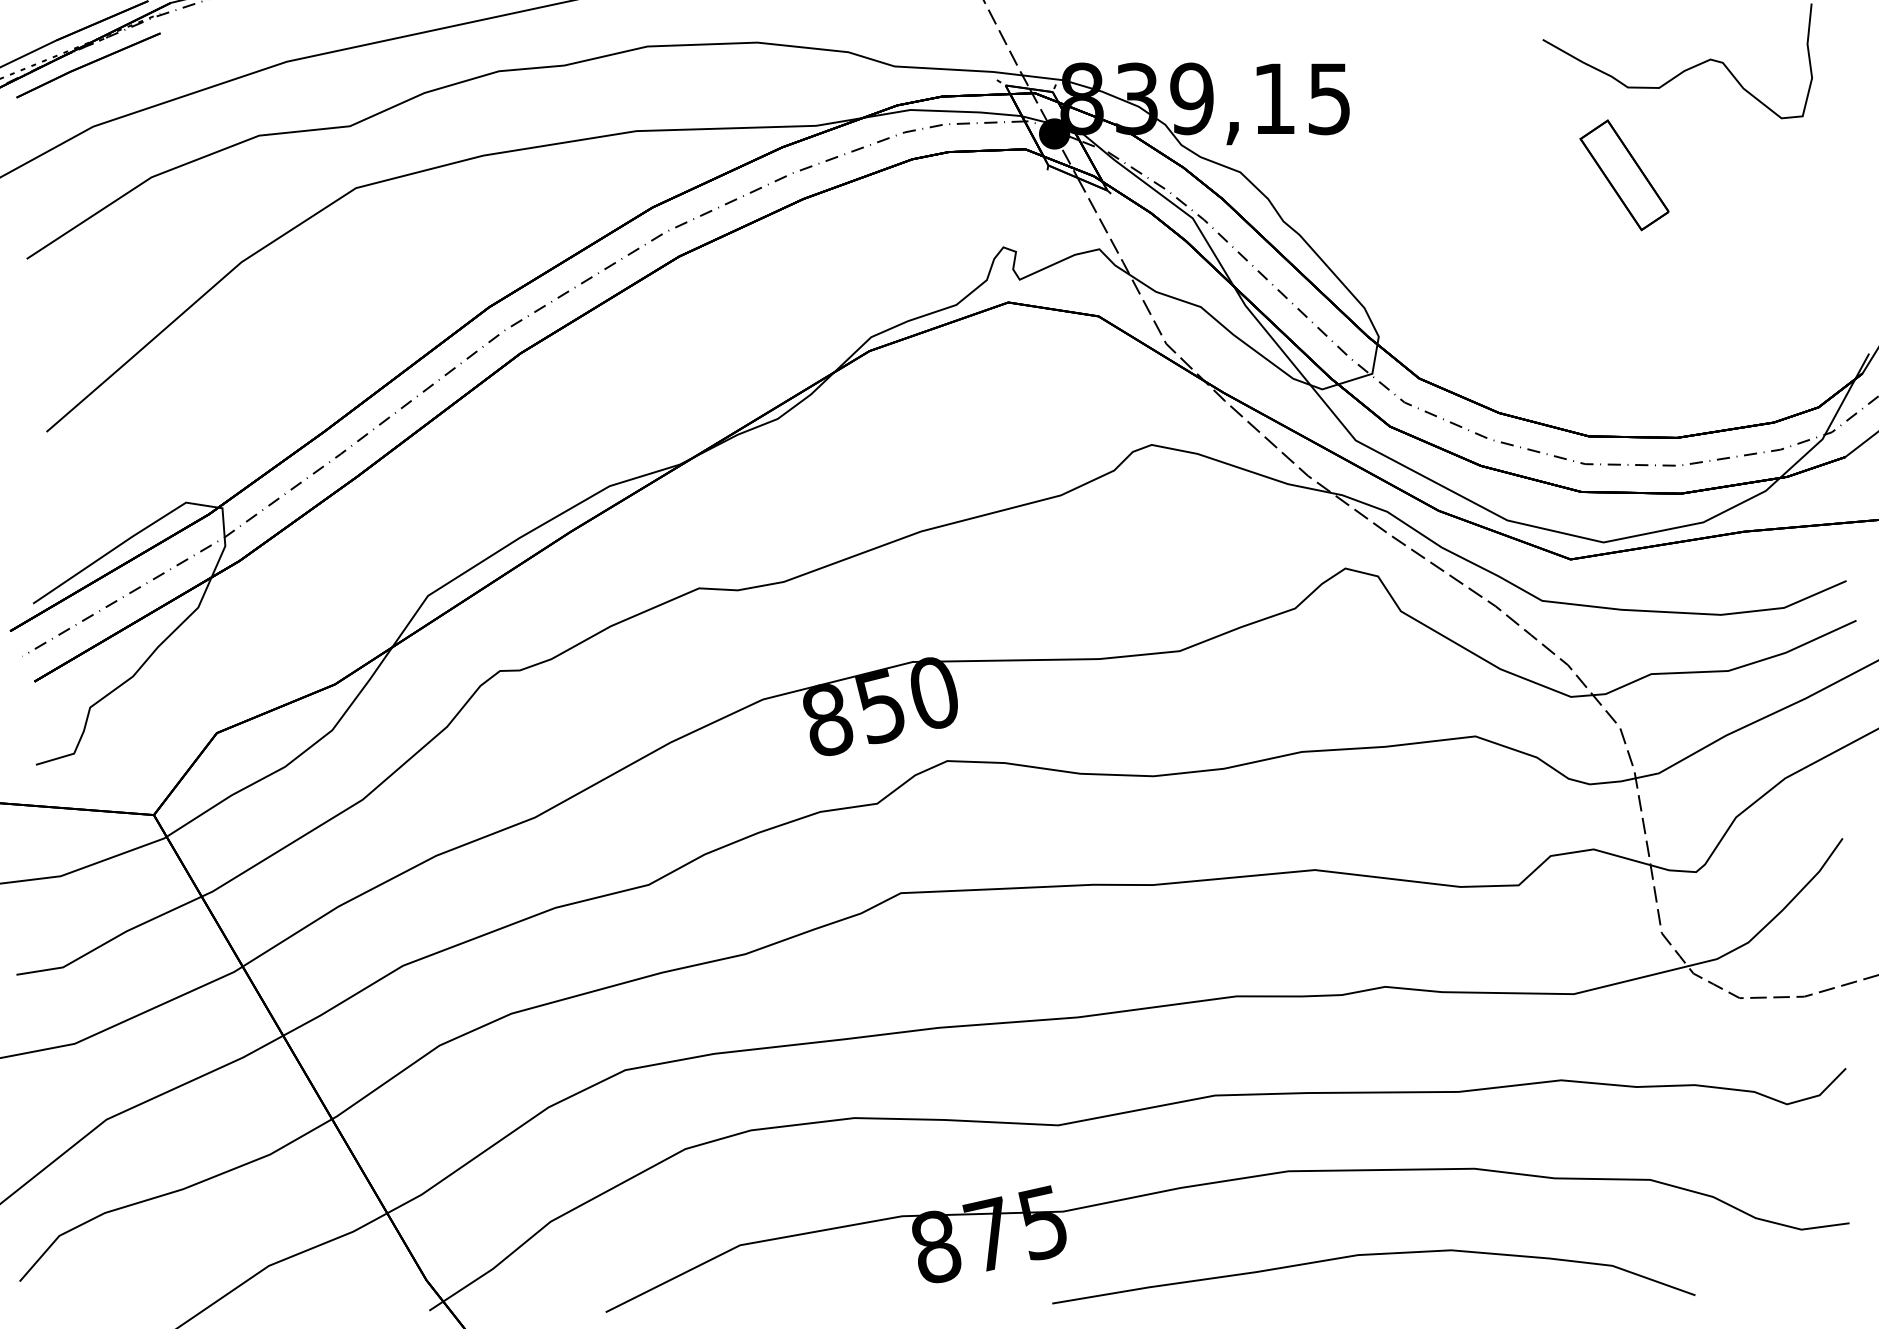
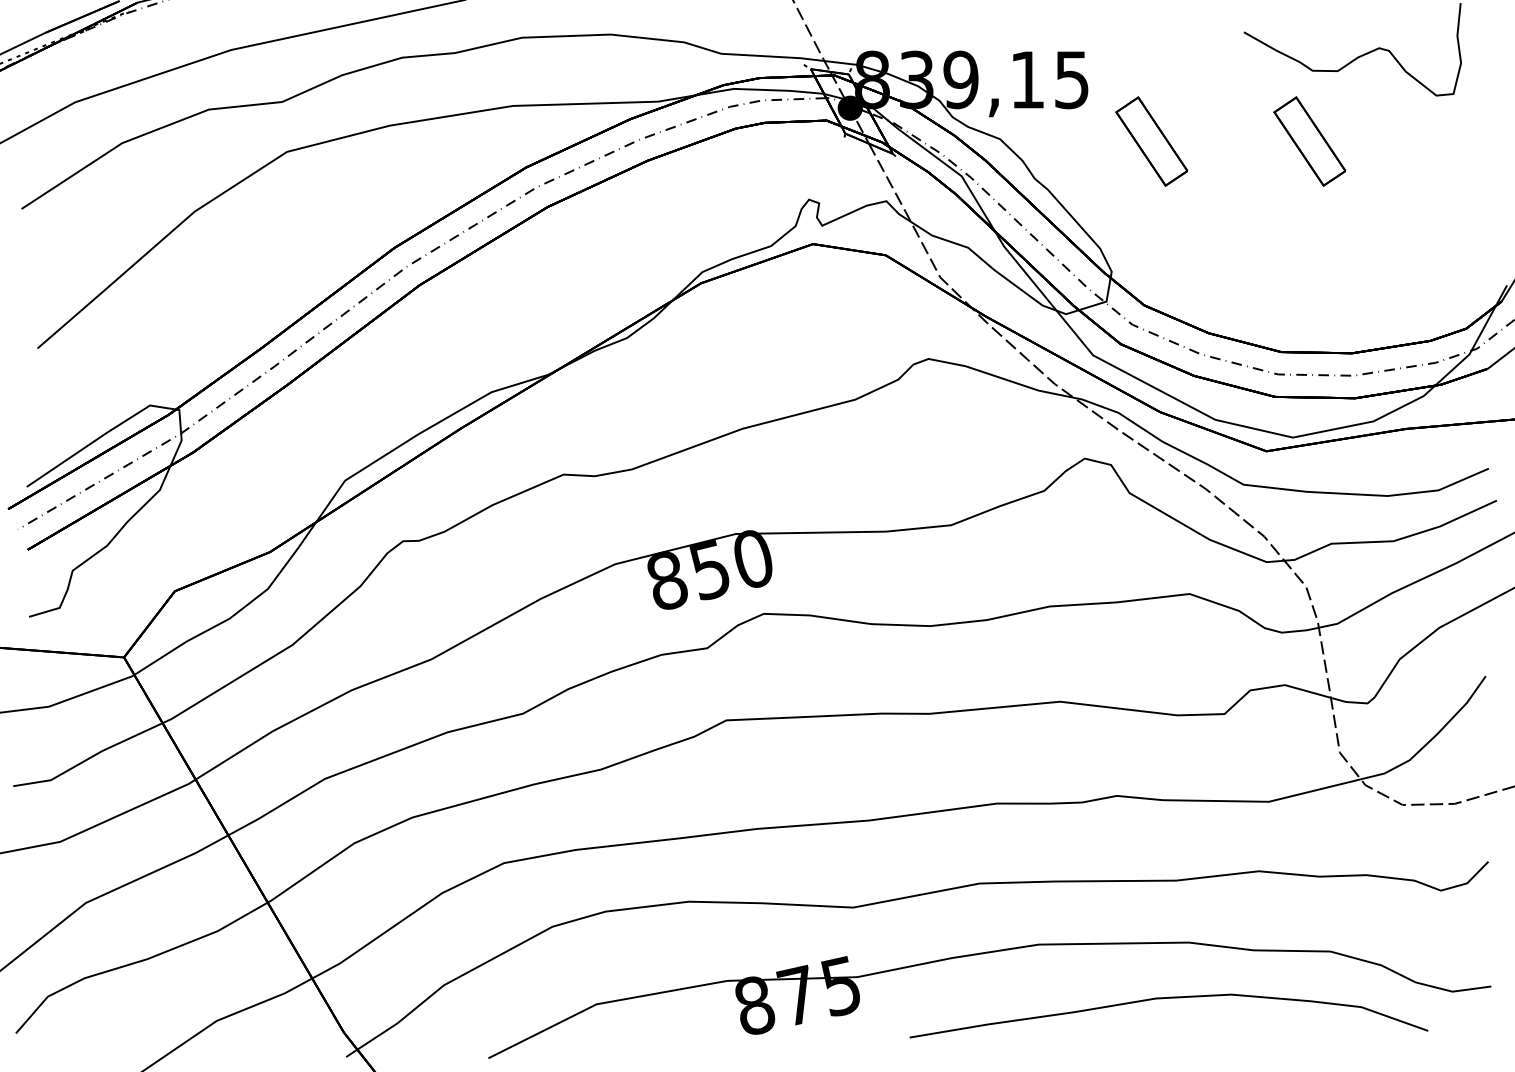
part: (88, 65) -> (71, 53), removed
part: (1428, 175) -> (1151, 141), added
curve: (1373, 1255) -> (1168, 998), moved

